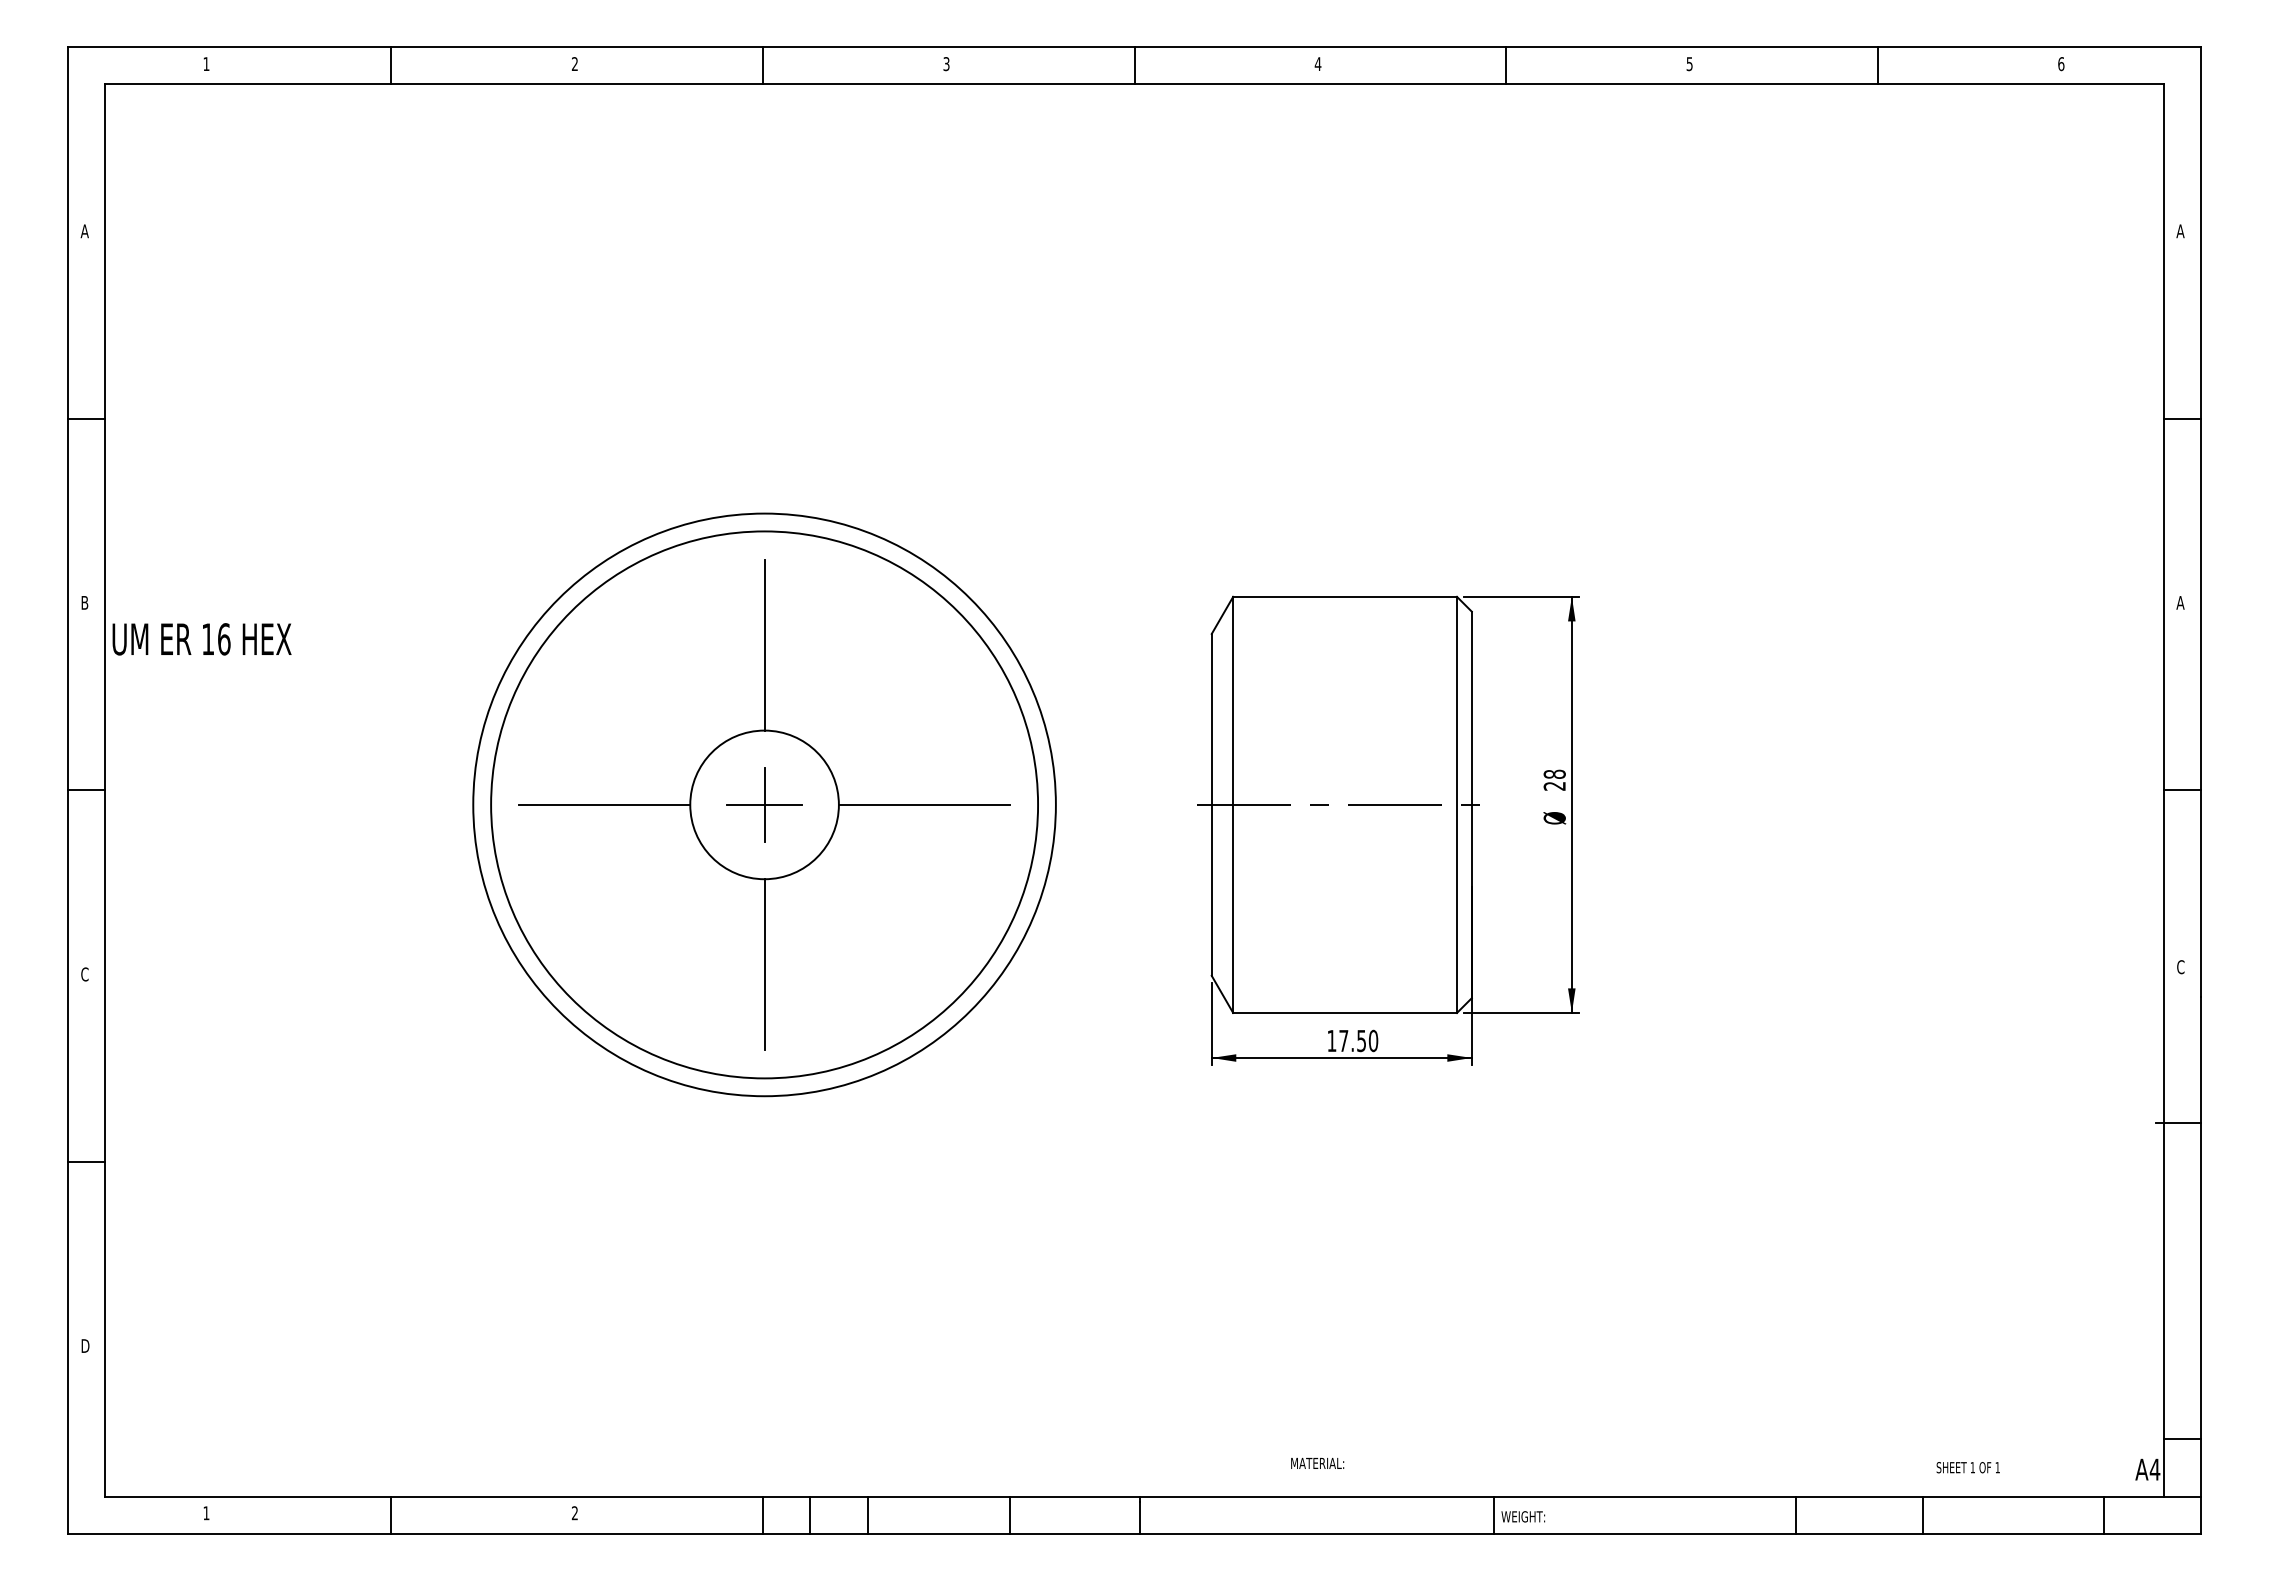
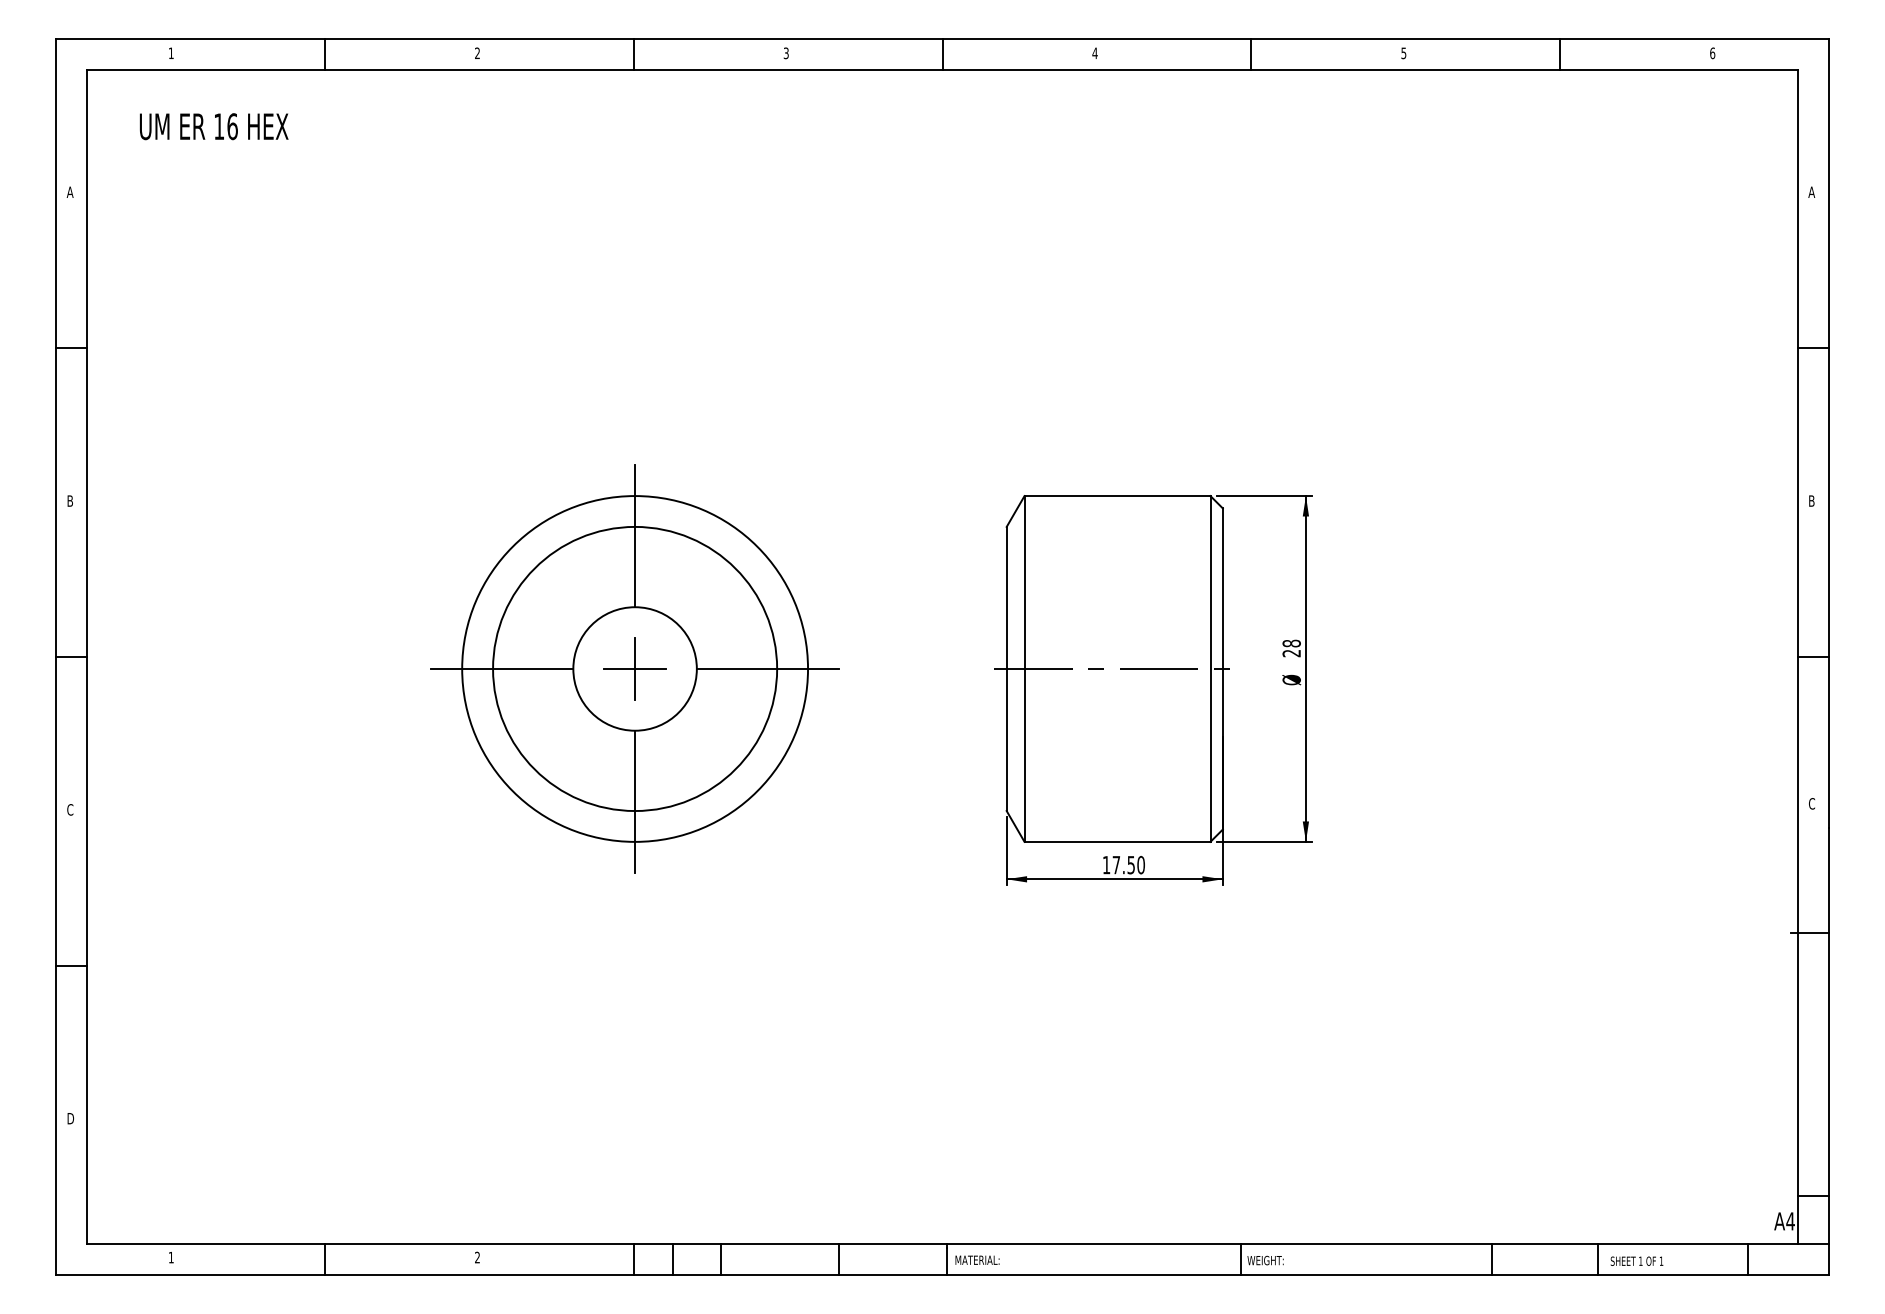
text: (2180, 602) -> (1811, 500), A -> B
text: (201, 639) -> (213, 126), moved
circle: (764, 804) -> (635, 668), size x0.62
circle: (764, 804) -> (635, 668), size x0.71
text: (1317, 1463) -> (977, 1260), moved
text: (1967, 1467) -> (1636, 1261), moved

